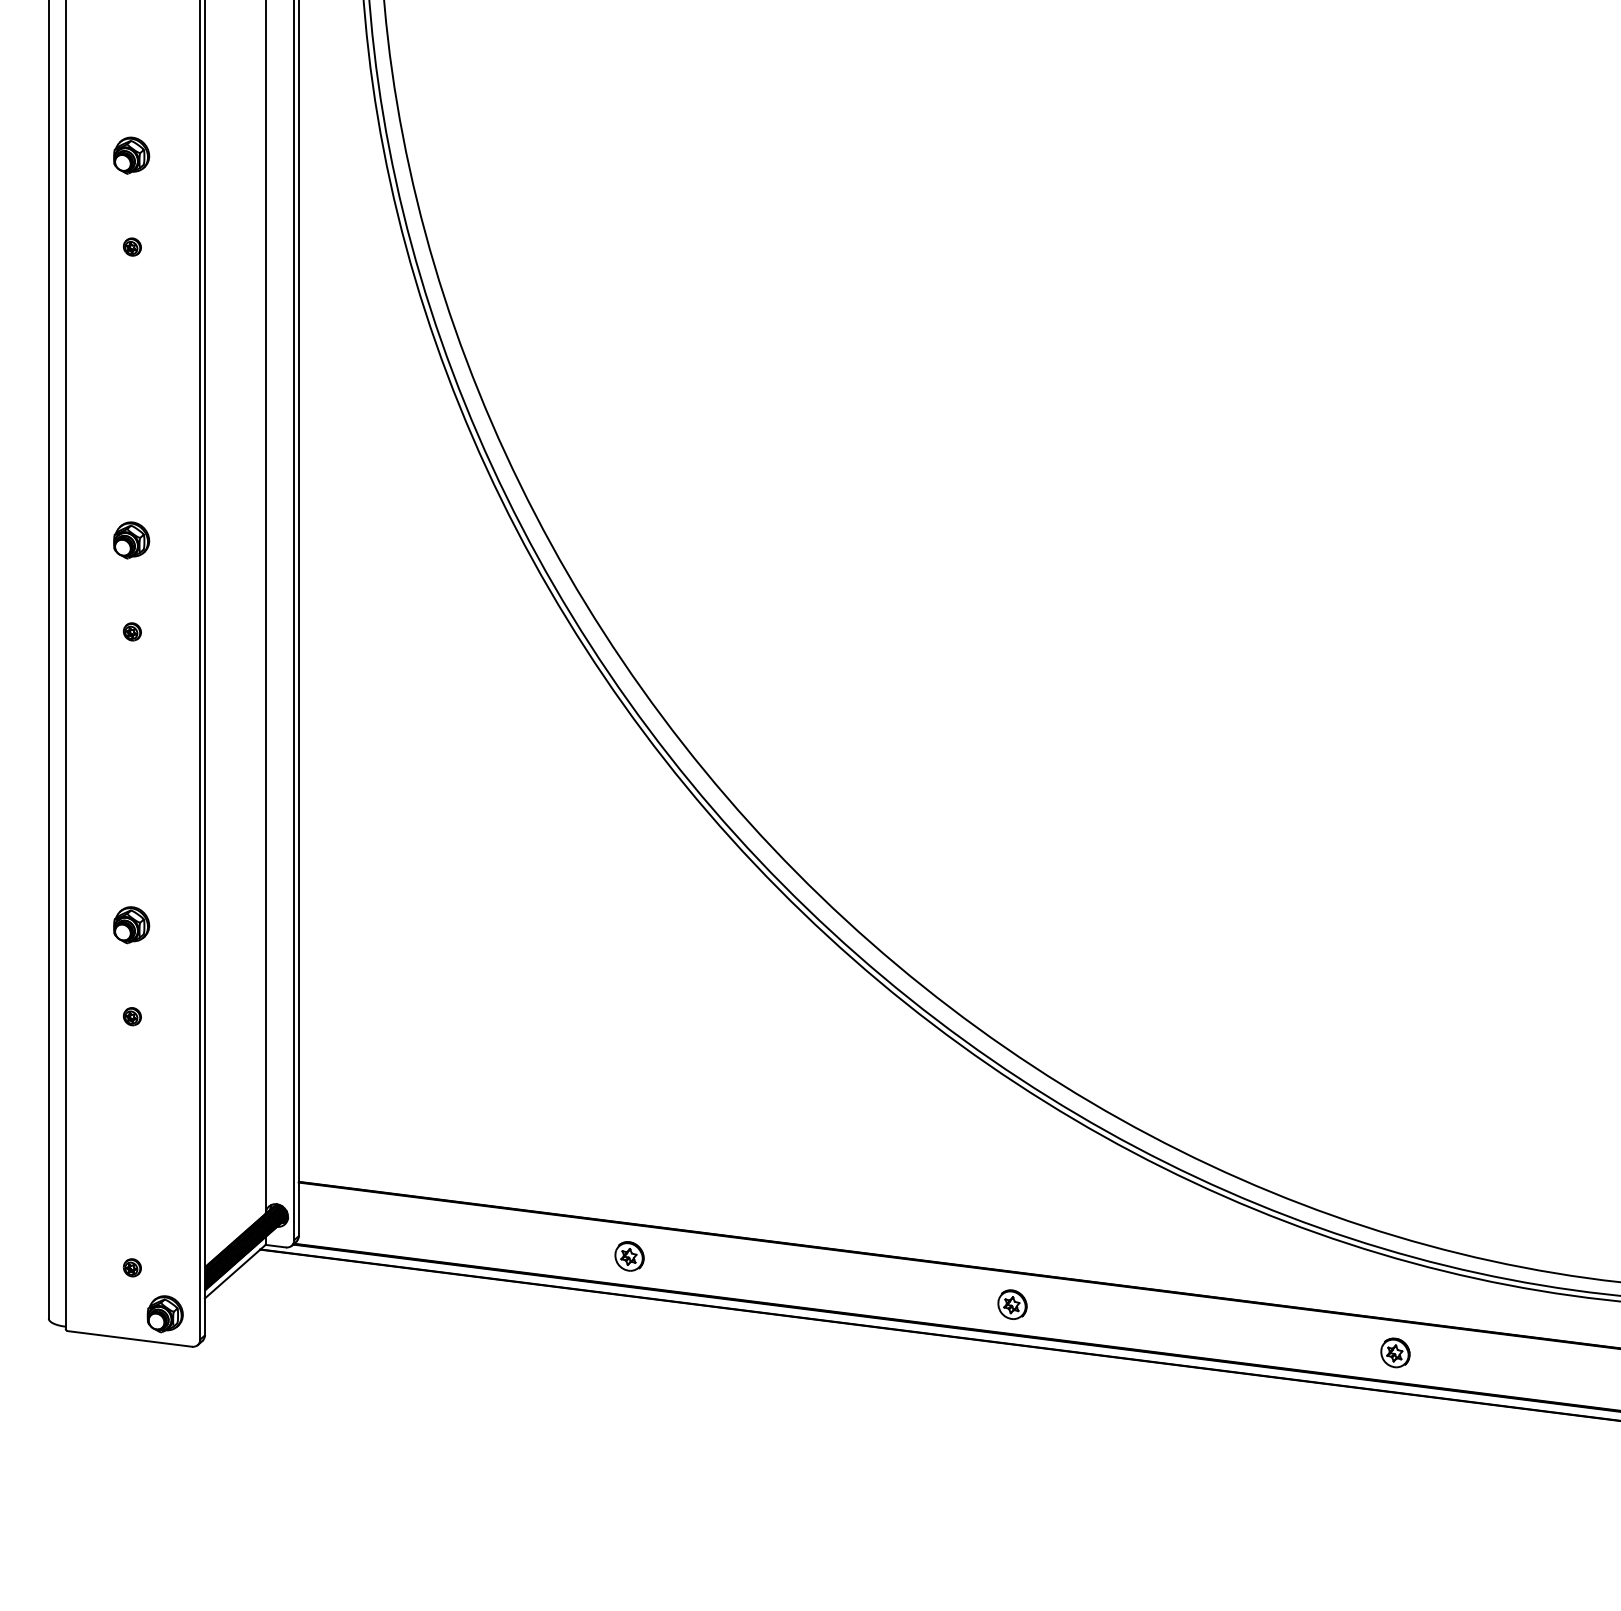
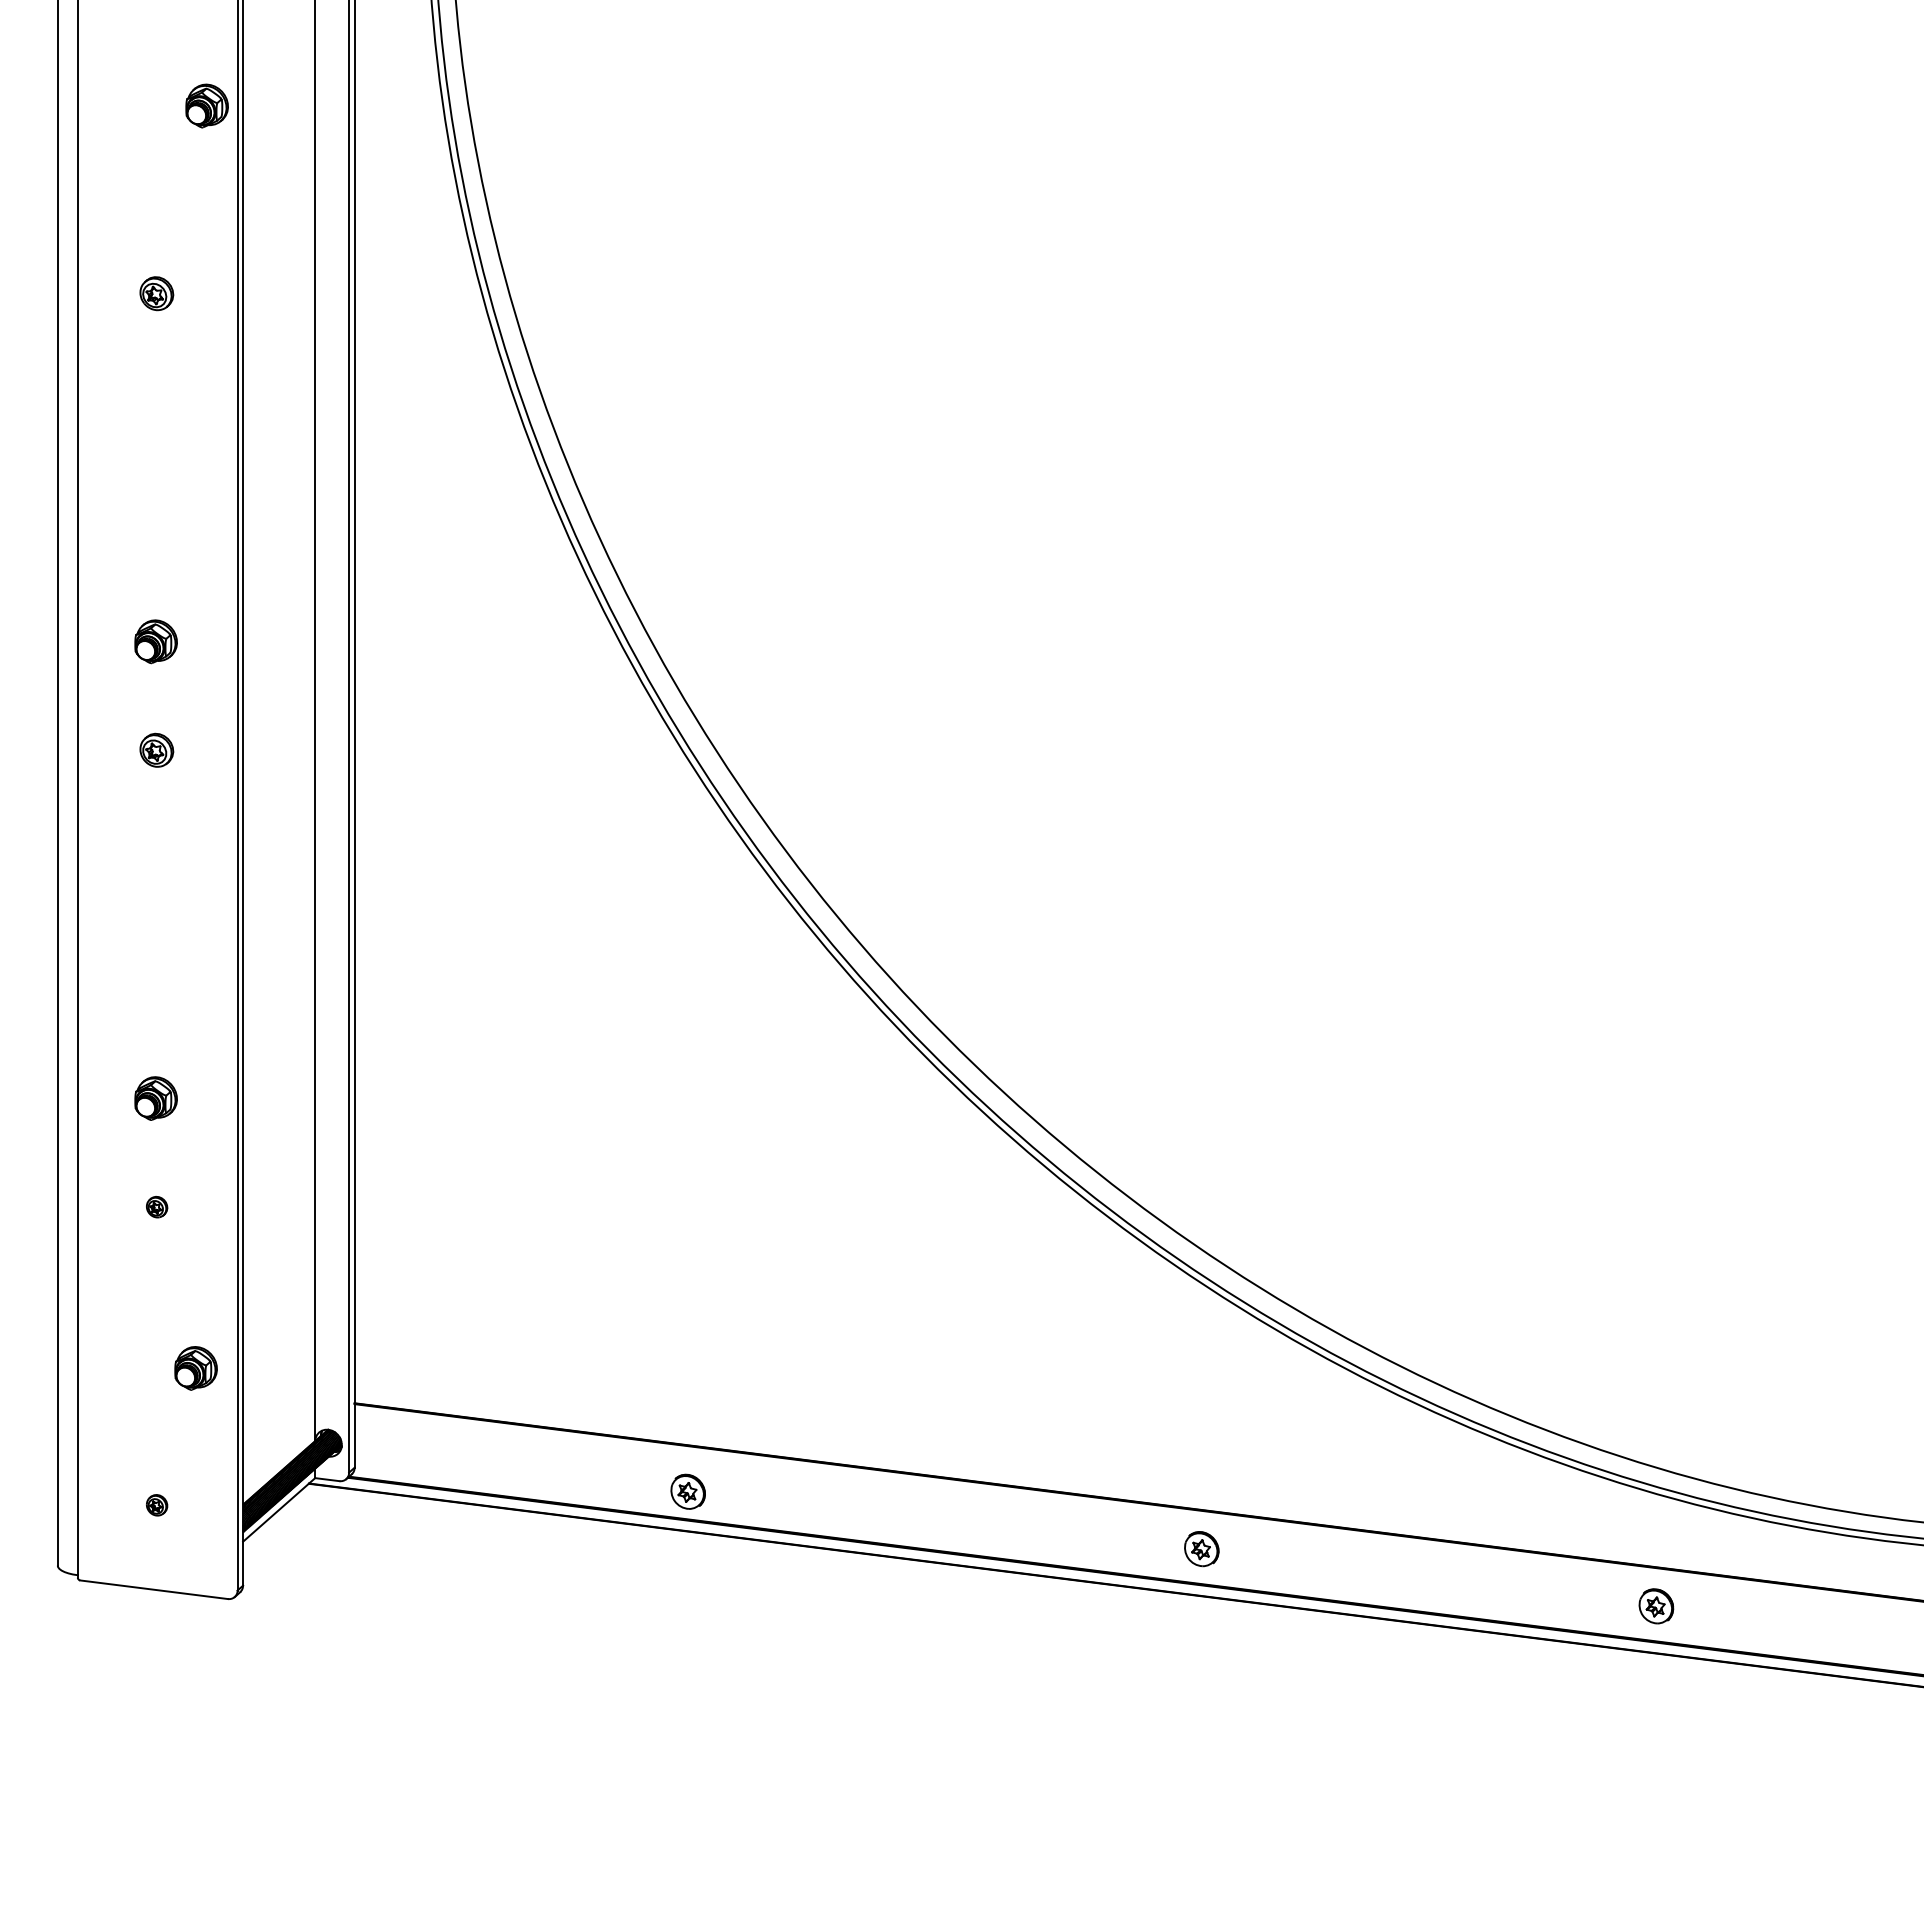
part: (131, 155) -> (206, 105), moved
part: (132, 246) -> (157, 293), size x1.6
part: (132, 631) -> (157, 750), size x1.6
part: (628, 1256) -> (687, 1491), moved
part: (164, 1314) -> (195, 1368), moved

